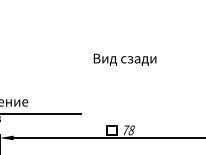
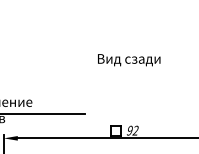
text: (128, 130) -> (132, 130), 78 -> 92

